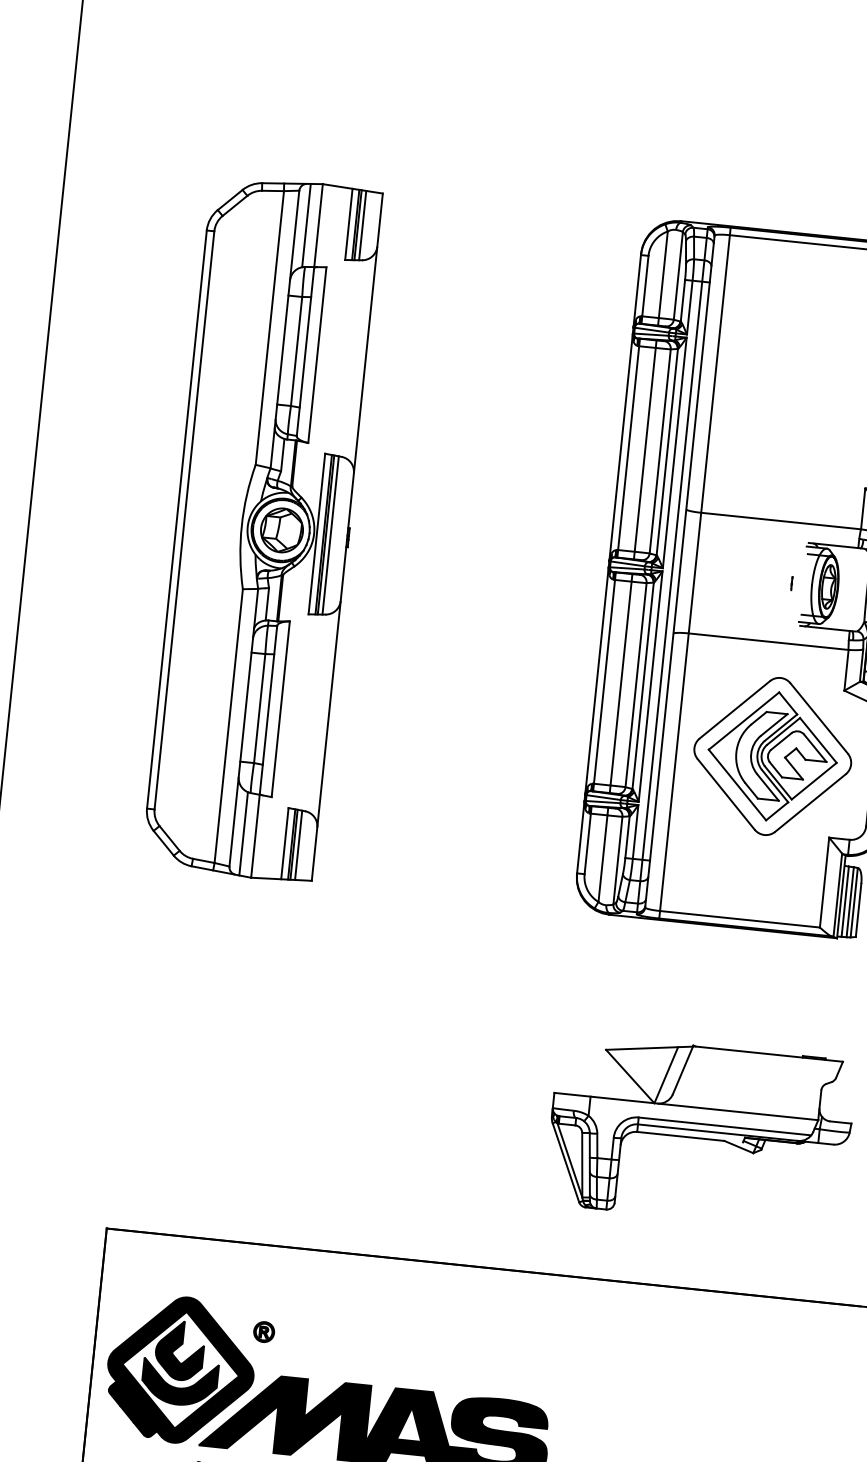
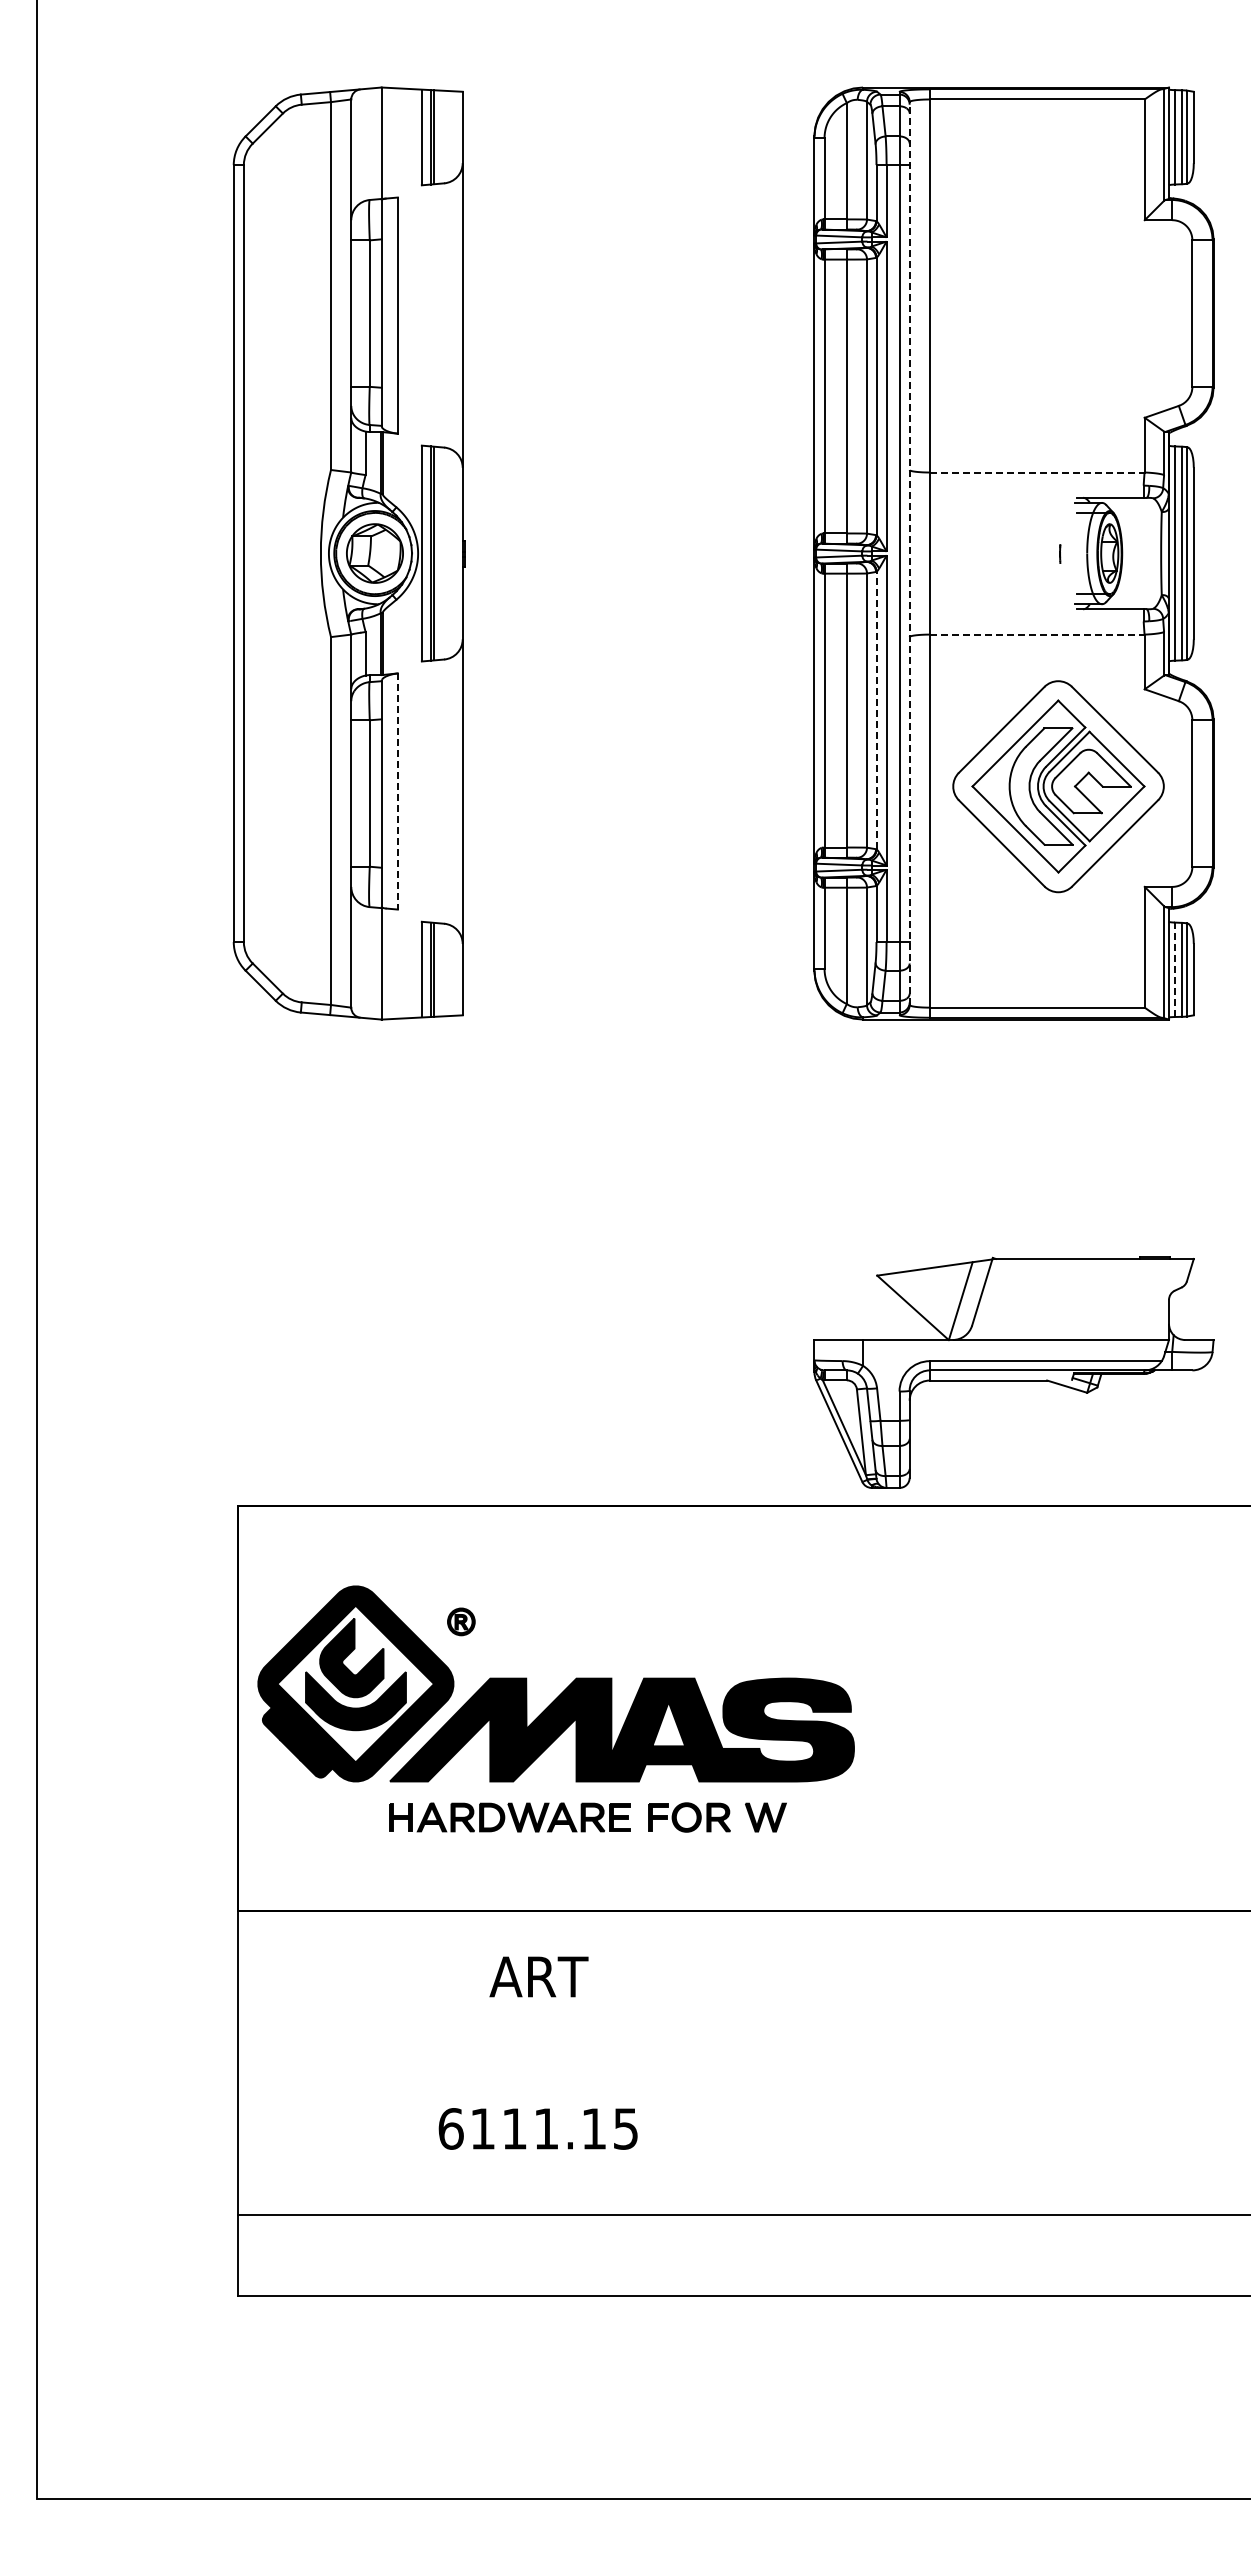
line: (306, 225) -> (365, 144), removed
line: (362, 225) -> (440, 136), removed
line: (781, 521) -> (1037, 472), solid -> dashed
line: (330, 535) -> (440, 553), removed
line: (679, 571) -> (909, 553), solid -> dashed
line: (768, 641) -> (1037, 634), solid -> dashed
line: (643, 685) -> (876, 710), solid -> dashed
line: (280, 709) -> (397, 791), solid -> dashed
line: (243, 834) -> (365, 962), removed
line: (298, 844) -> (440, 969), removed
line: (844, 901) -> (1174, 969), solid -> dashed
part: (700, 1132) -> (1013, 1372), moved

